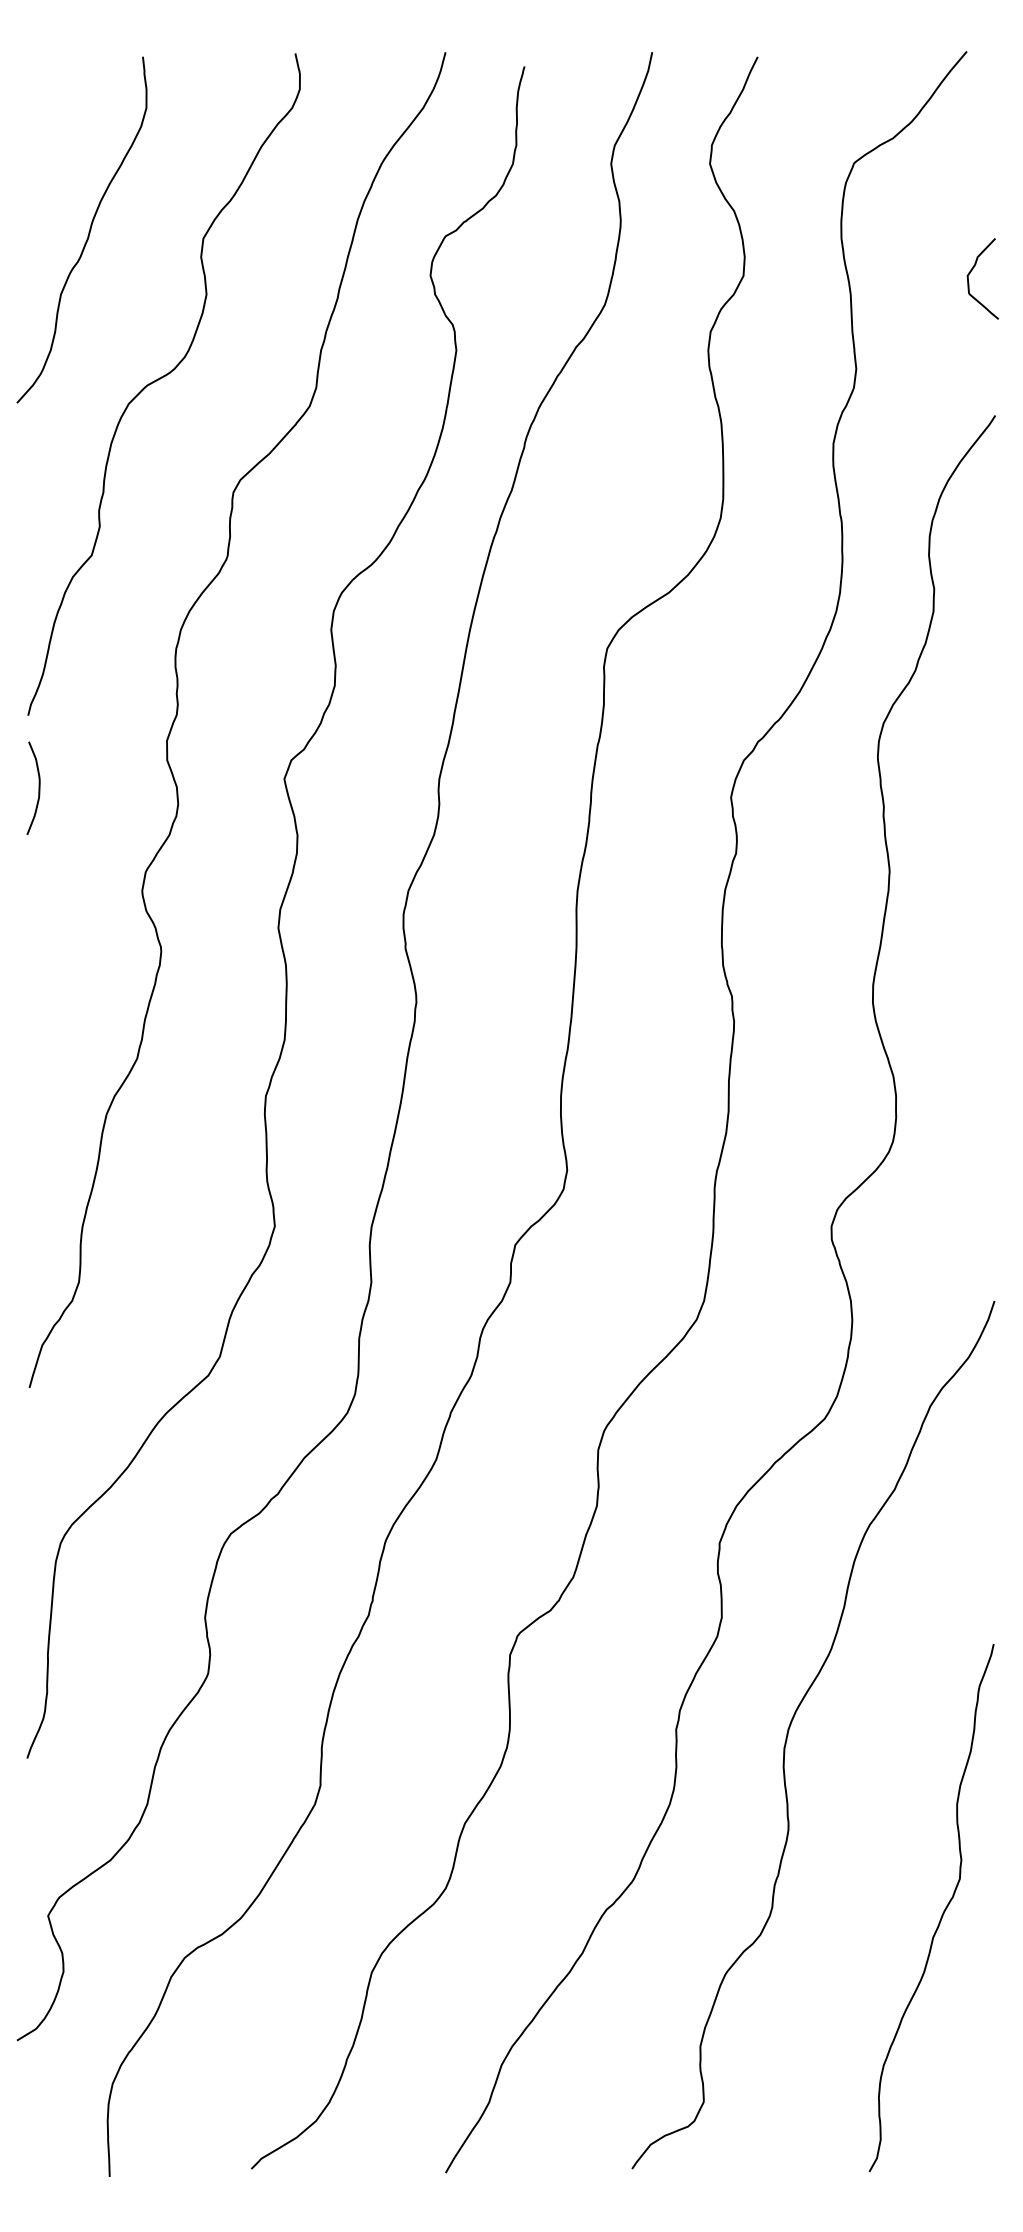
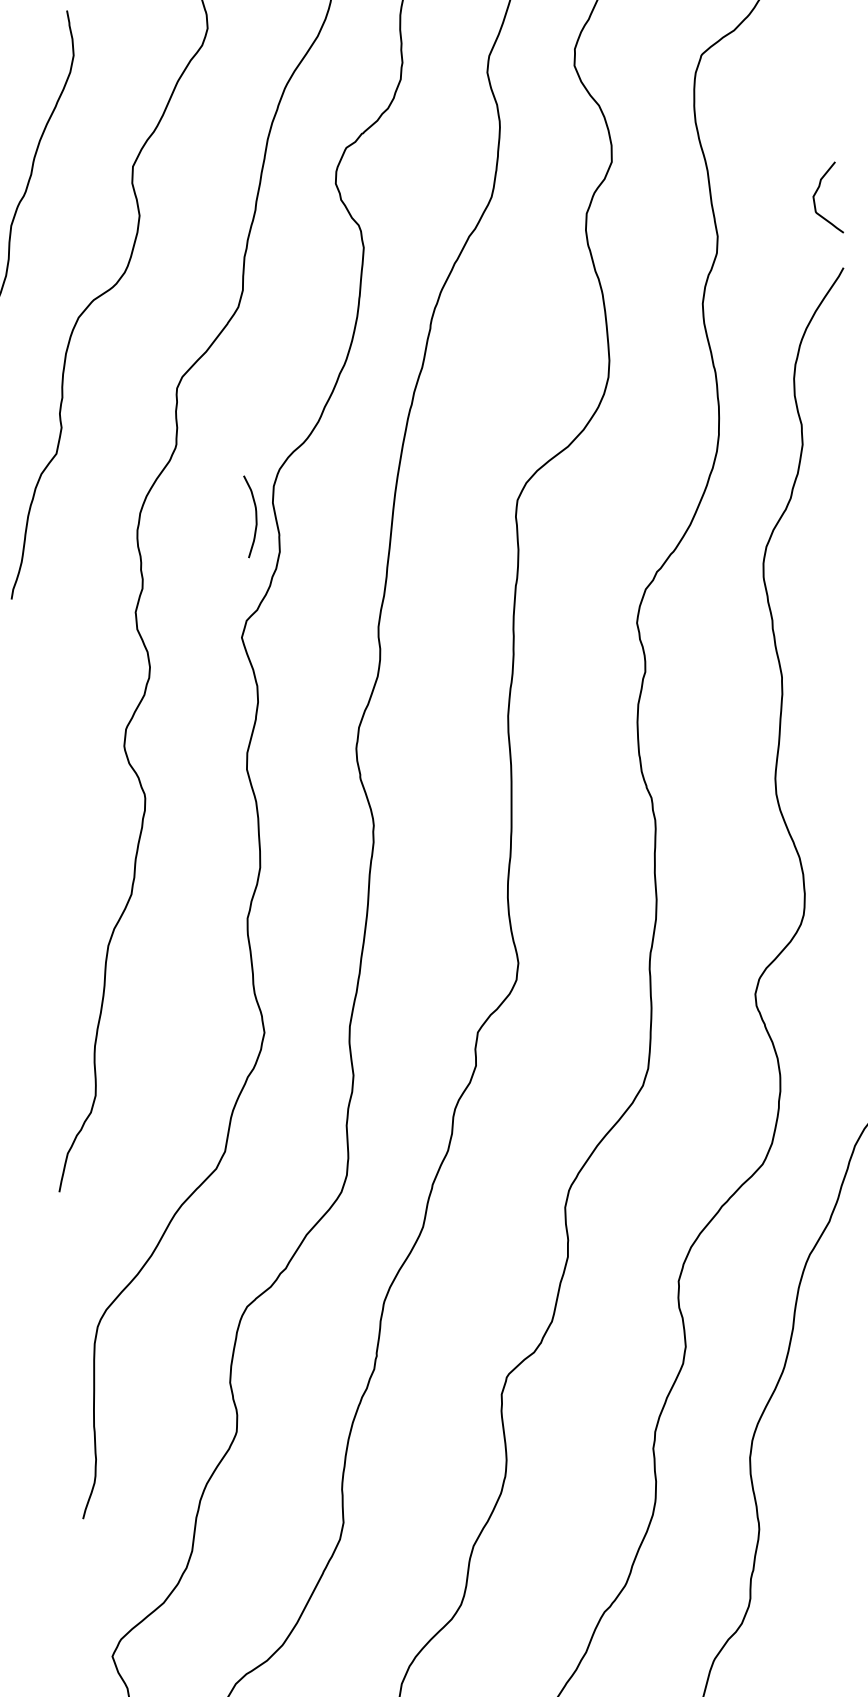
curve: (971, 272) -> (816, 193), moved
curve: (38, 787) -> (255, 515), moved

